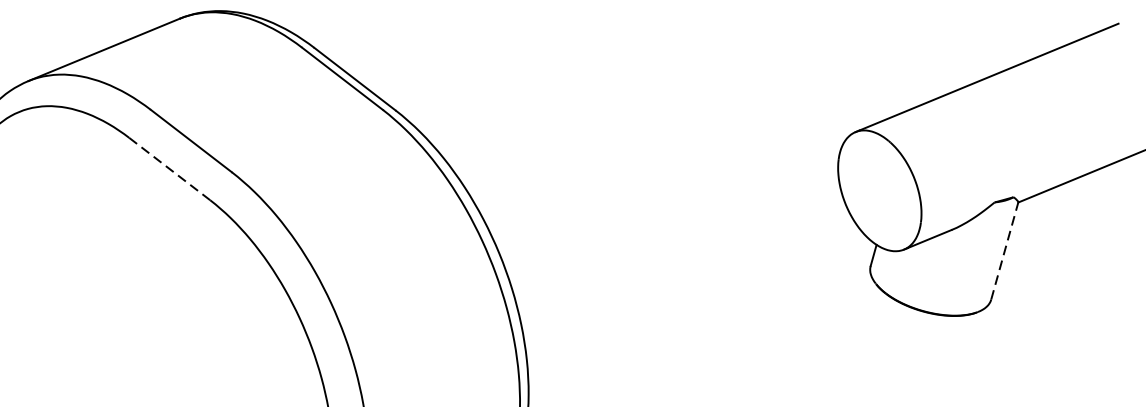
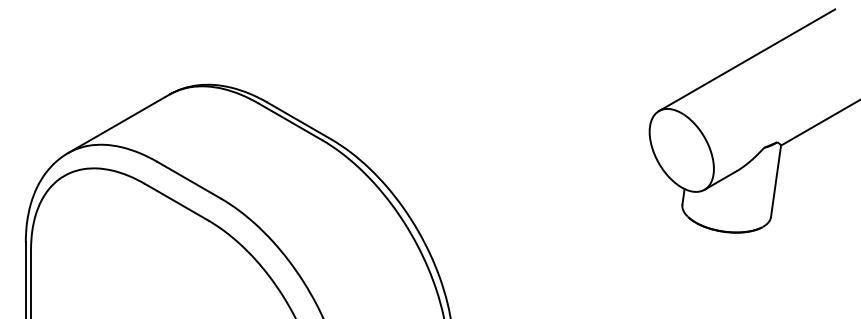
line: (169, 169) -> (176, 202), dashed -> solid
line: (1005, 250) -> (776, 180), dashed -> solid

